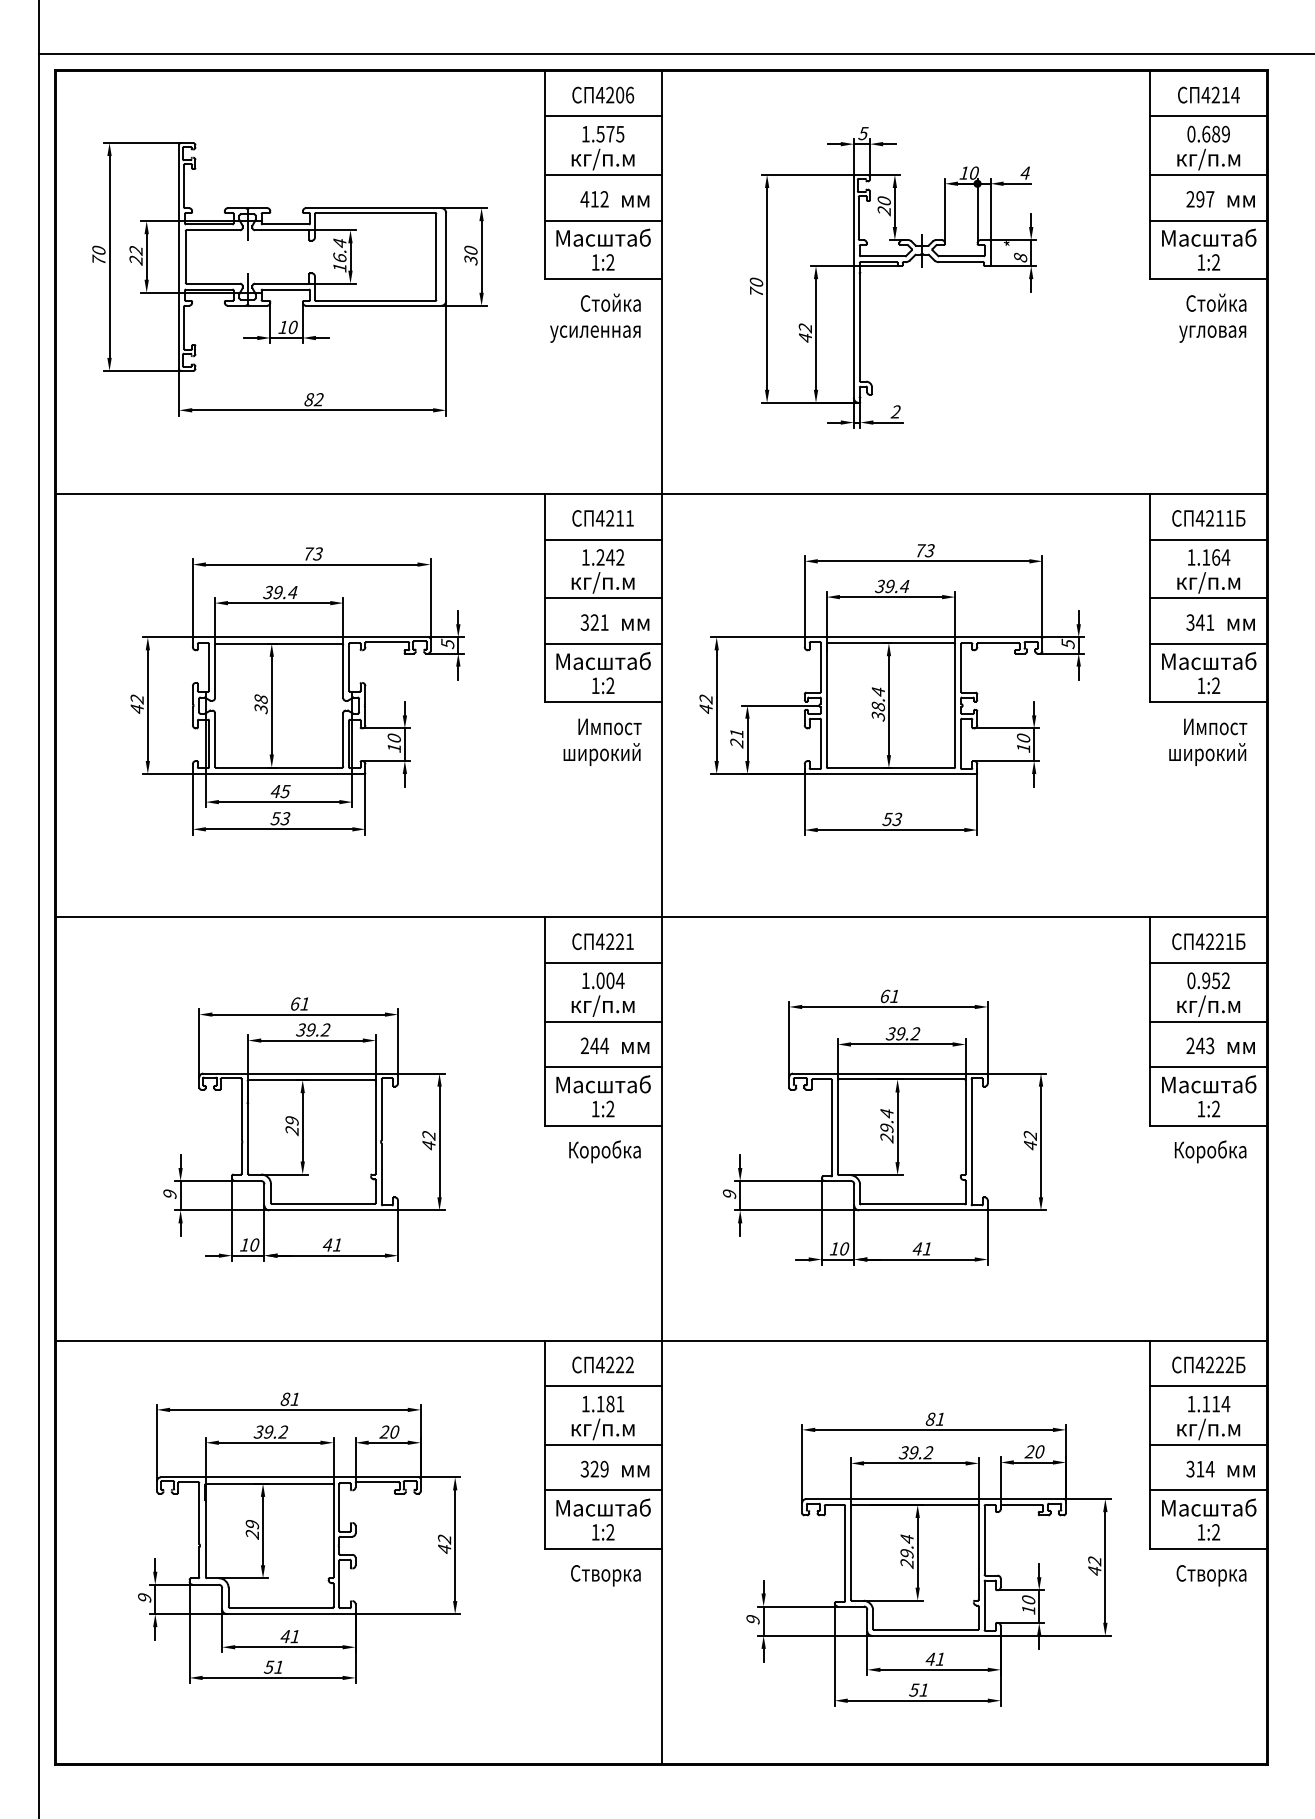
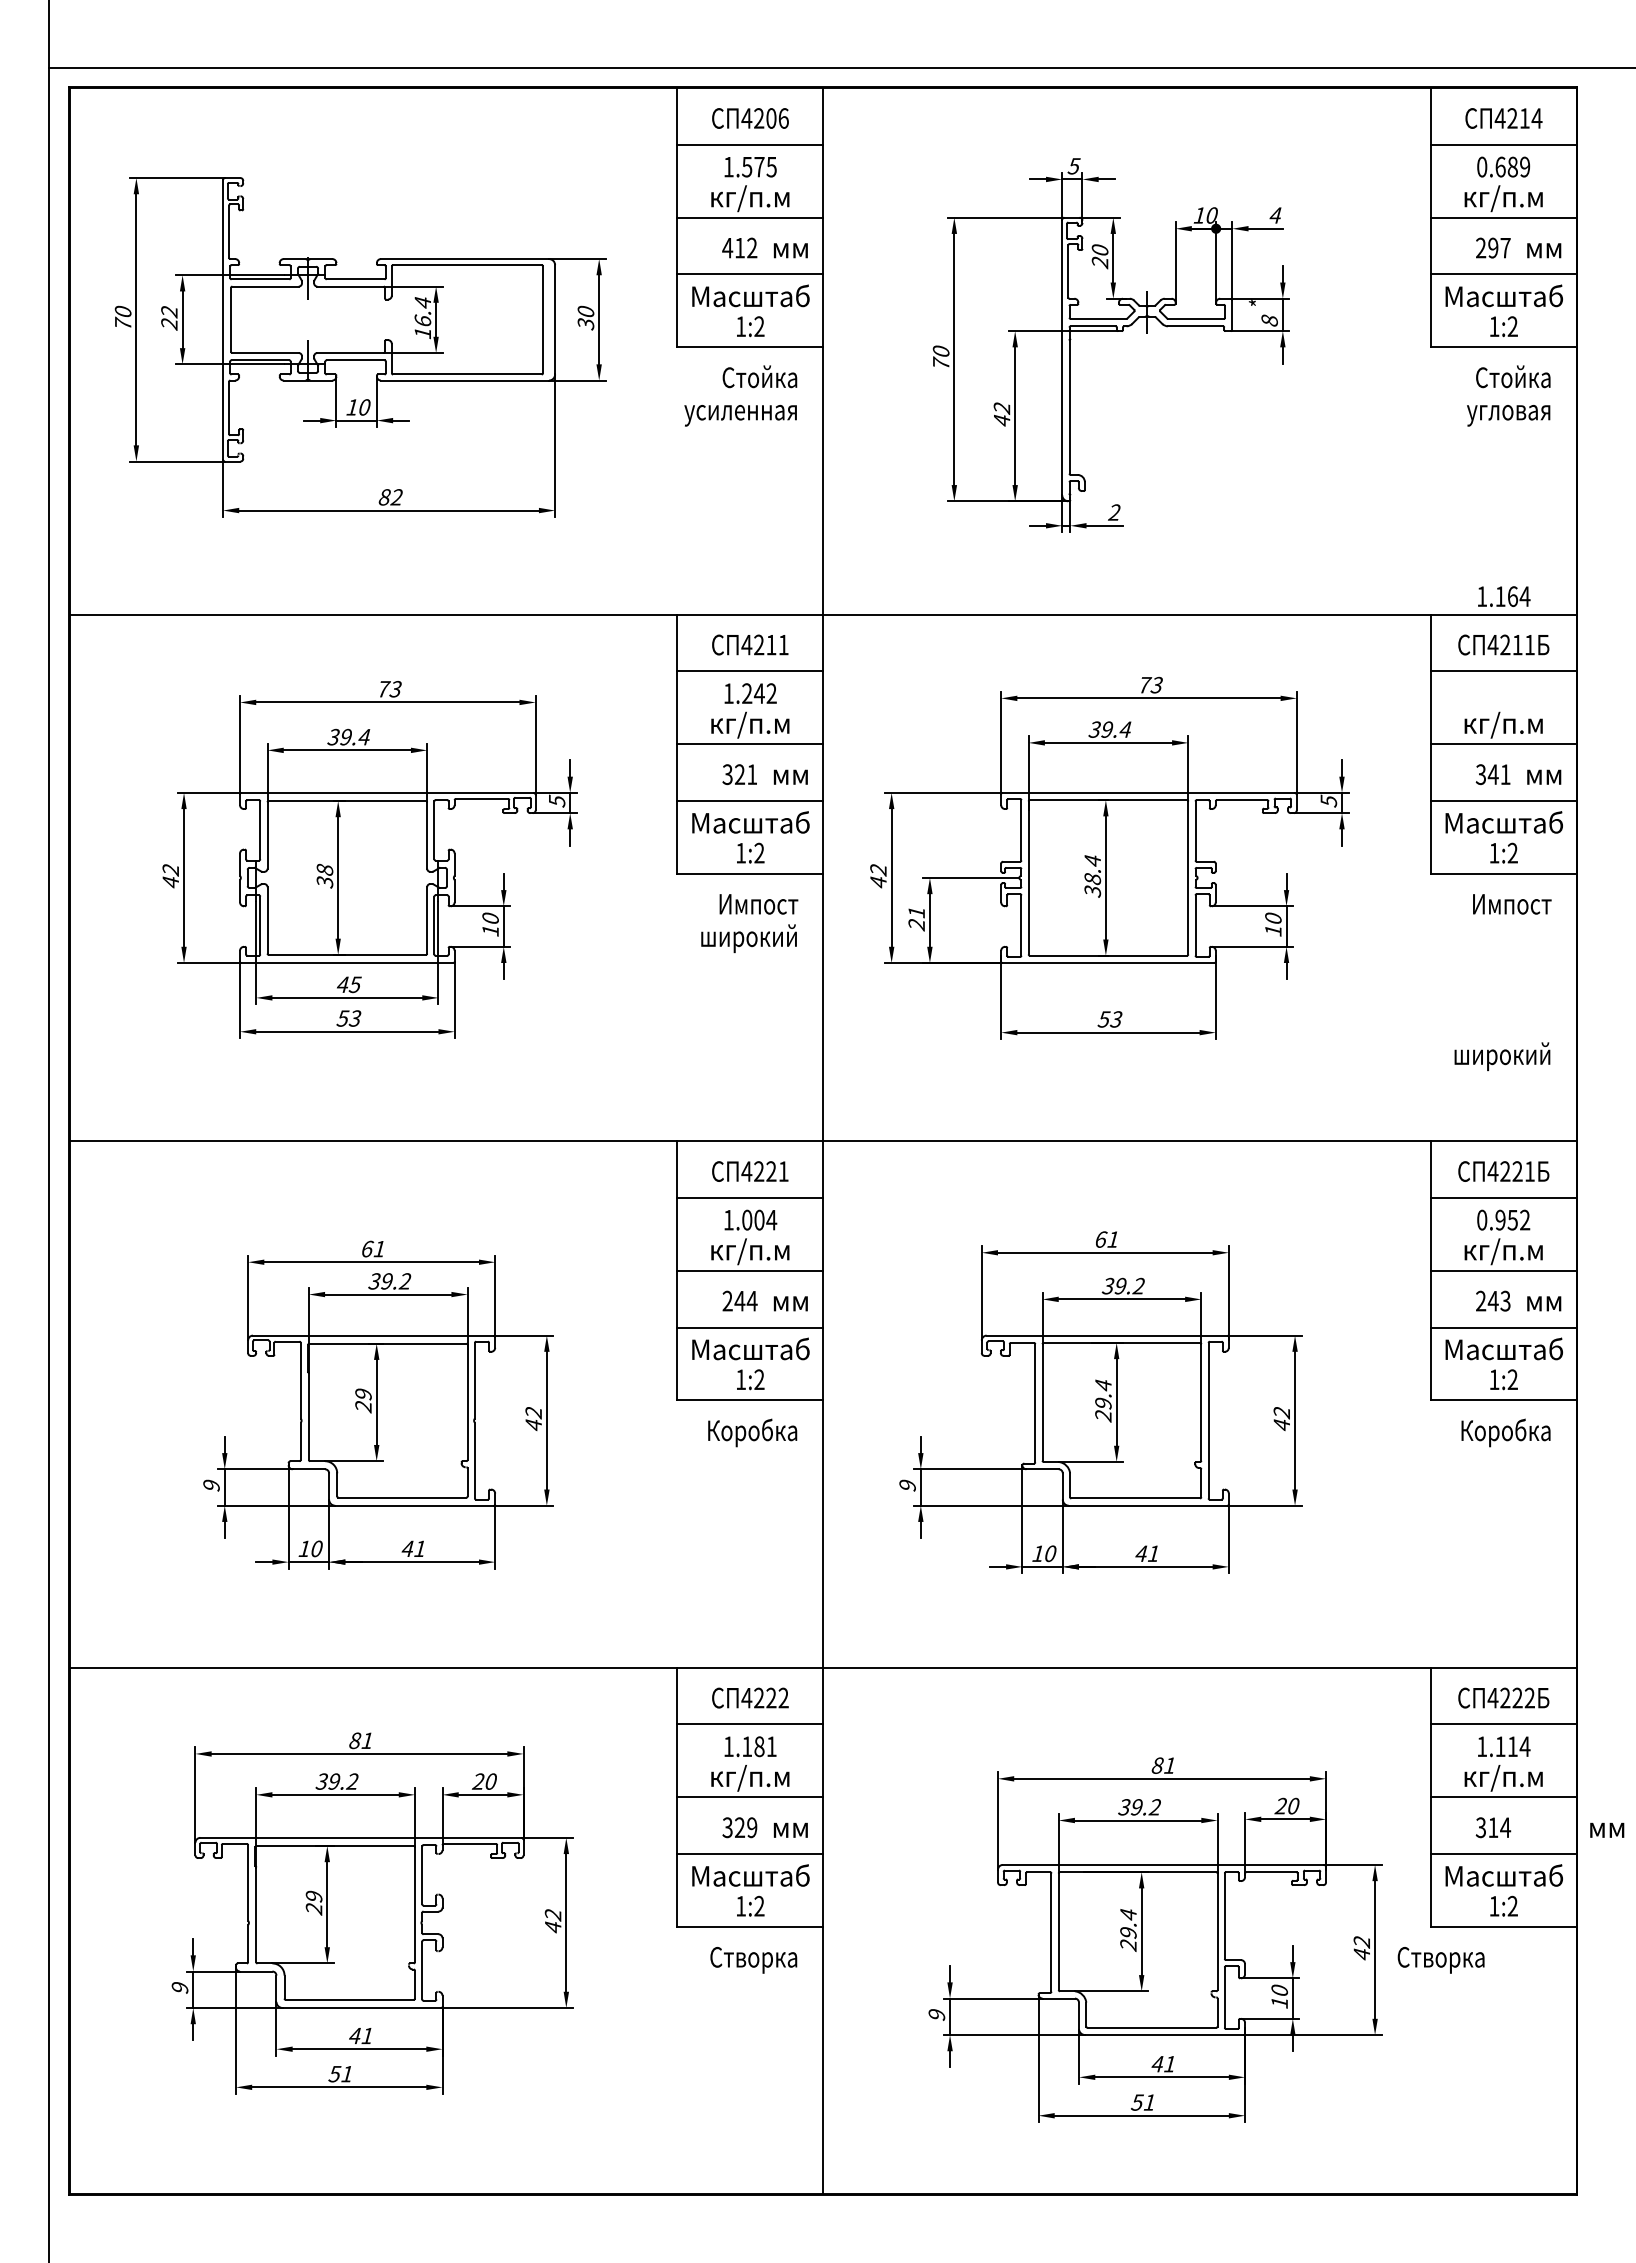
text: (1209, 557) -> (1504, 596), moved
text: (1207, 754) -> (1502, 1056), moved
text: (1241, 1470) -> (1607, 1829), moved
text: (1210, 1575) -> (1440, 1960), moved

